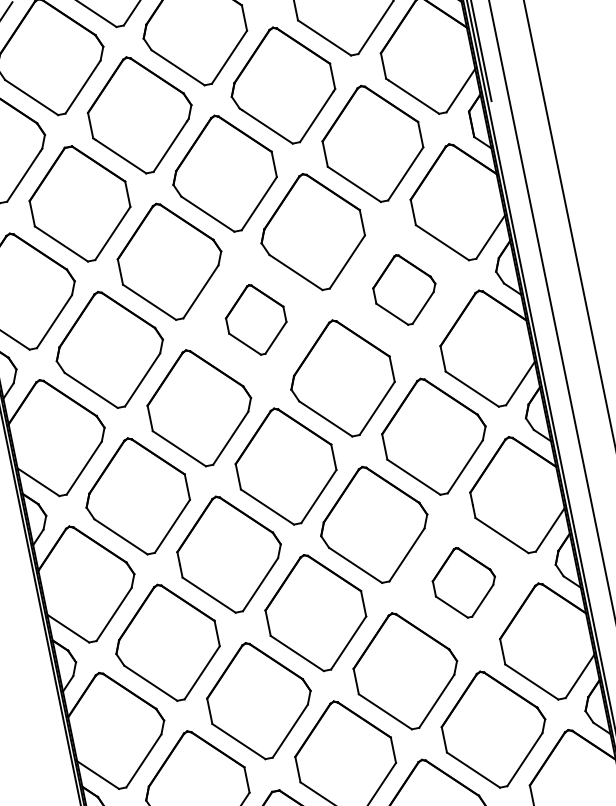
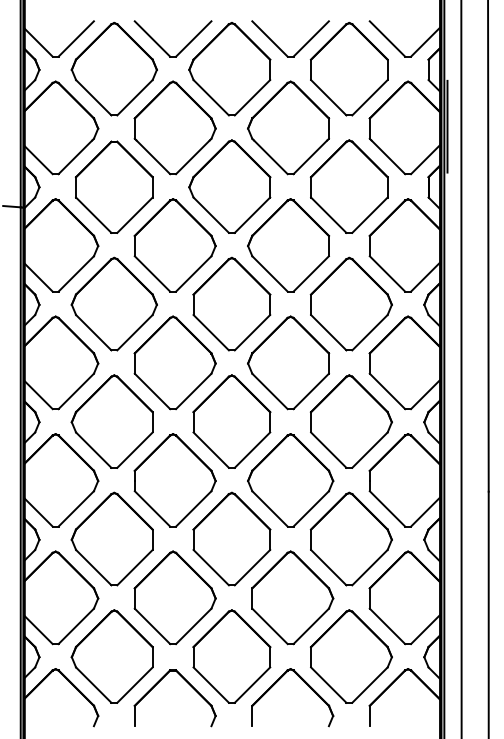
part: (403, 288) -> (350, 303), size x1.67
part: (255, 319) -> (231, 303), size x1.67
part: (463, 581) -> (350, 538), size x1.67

